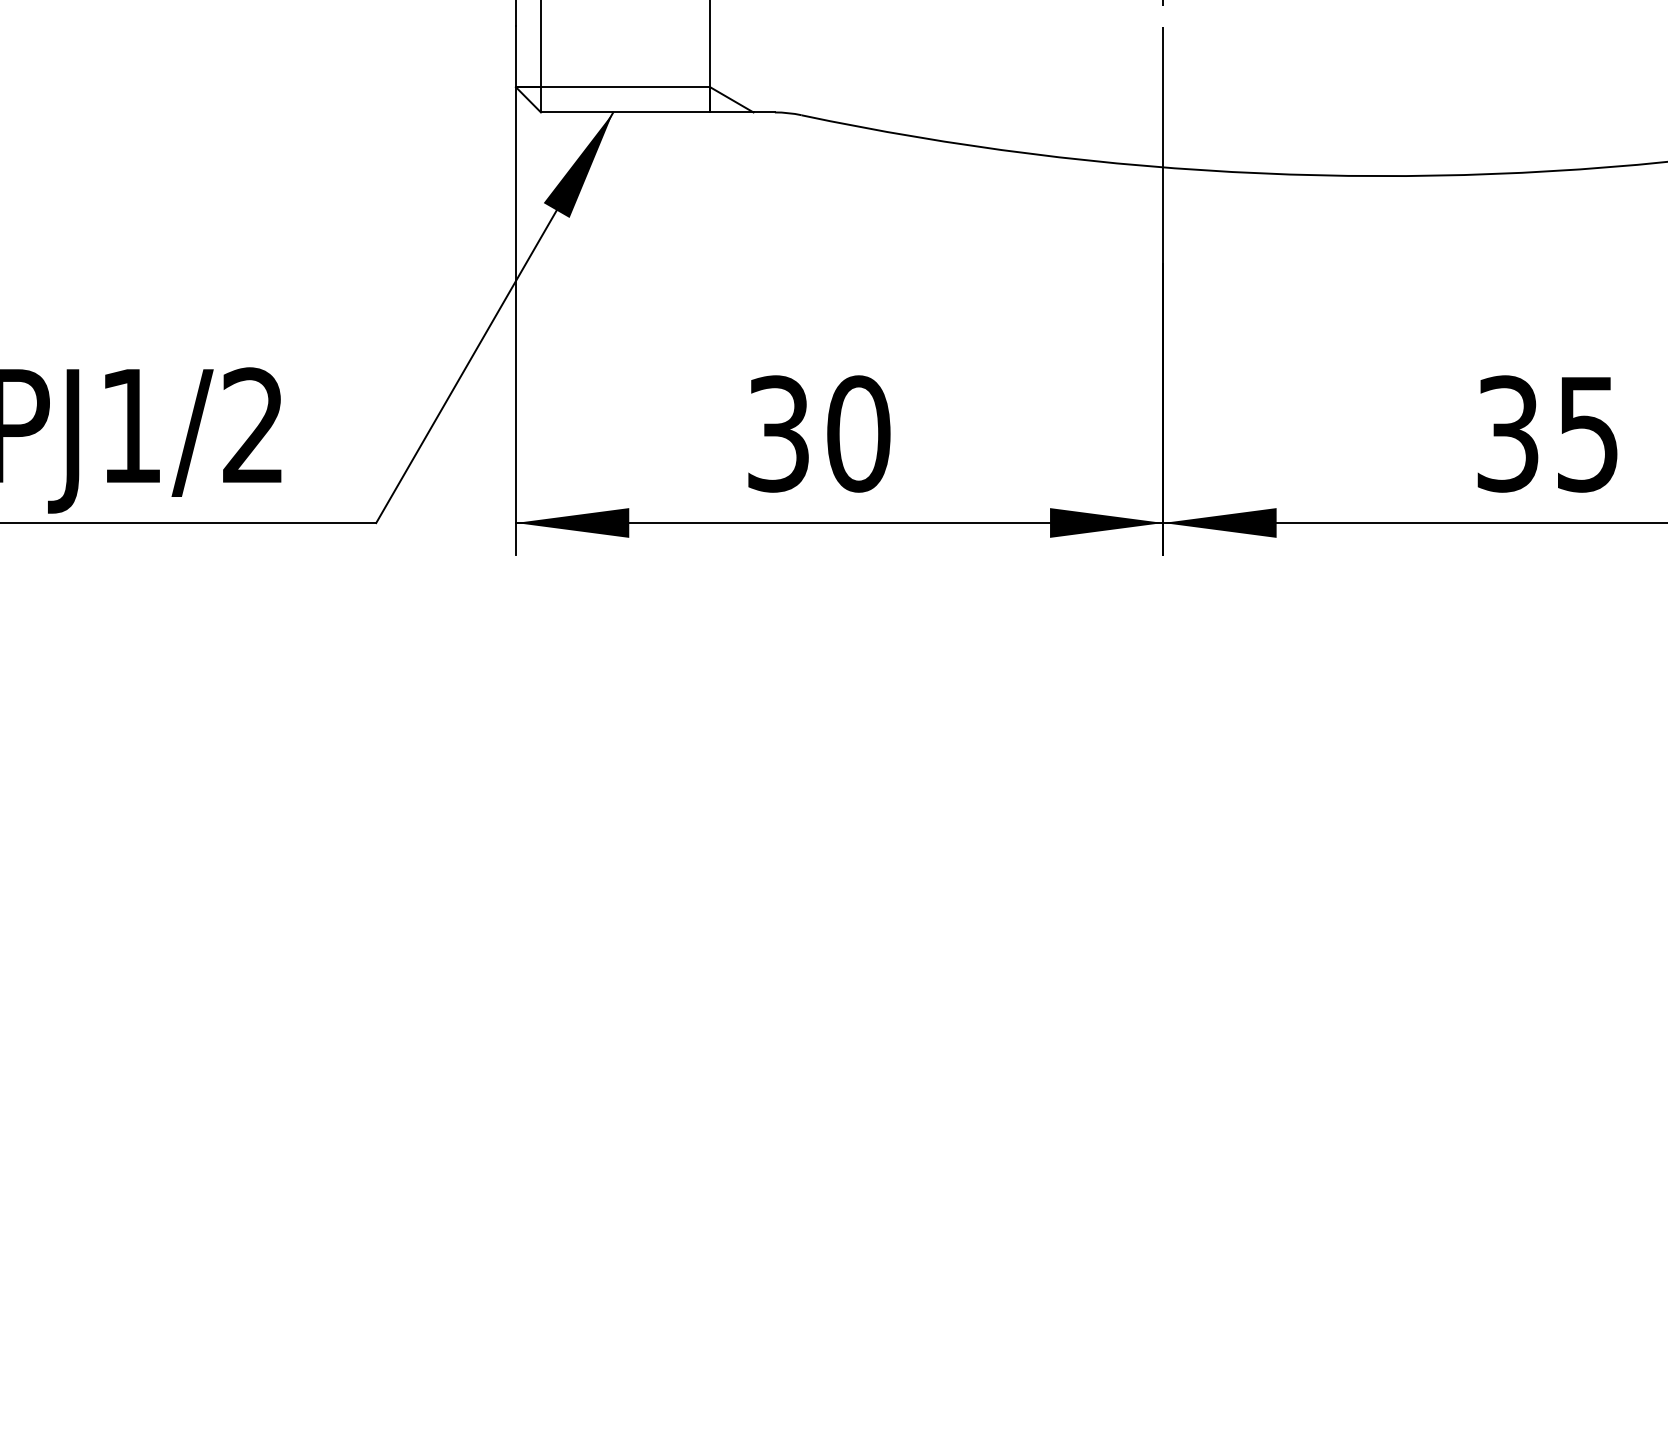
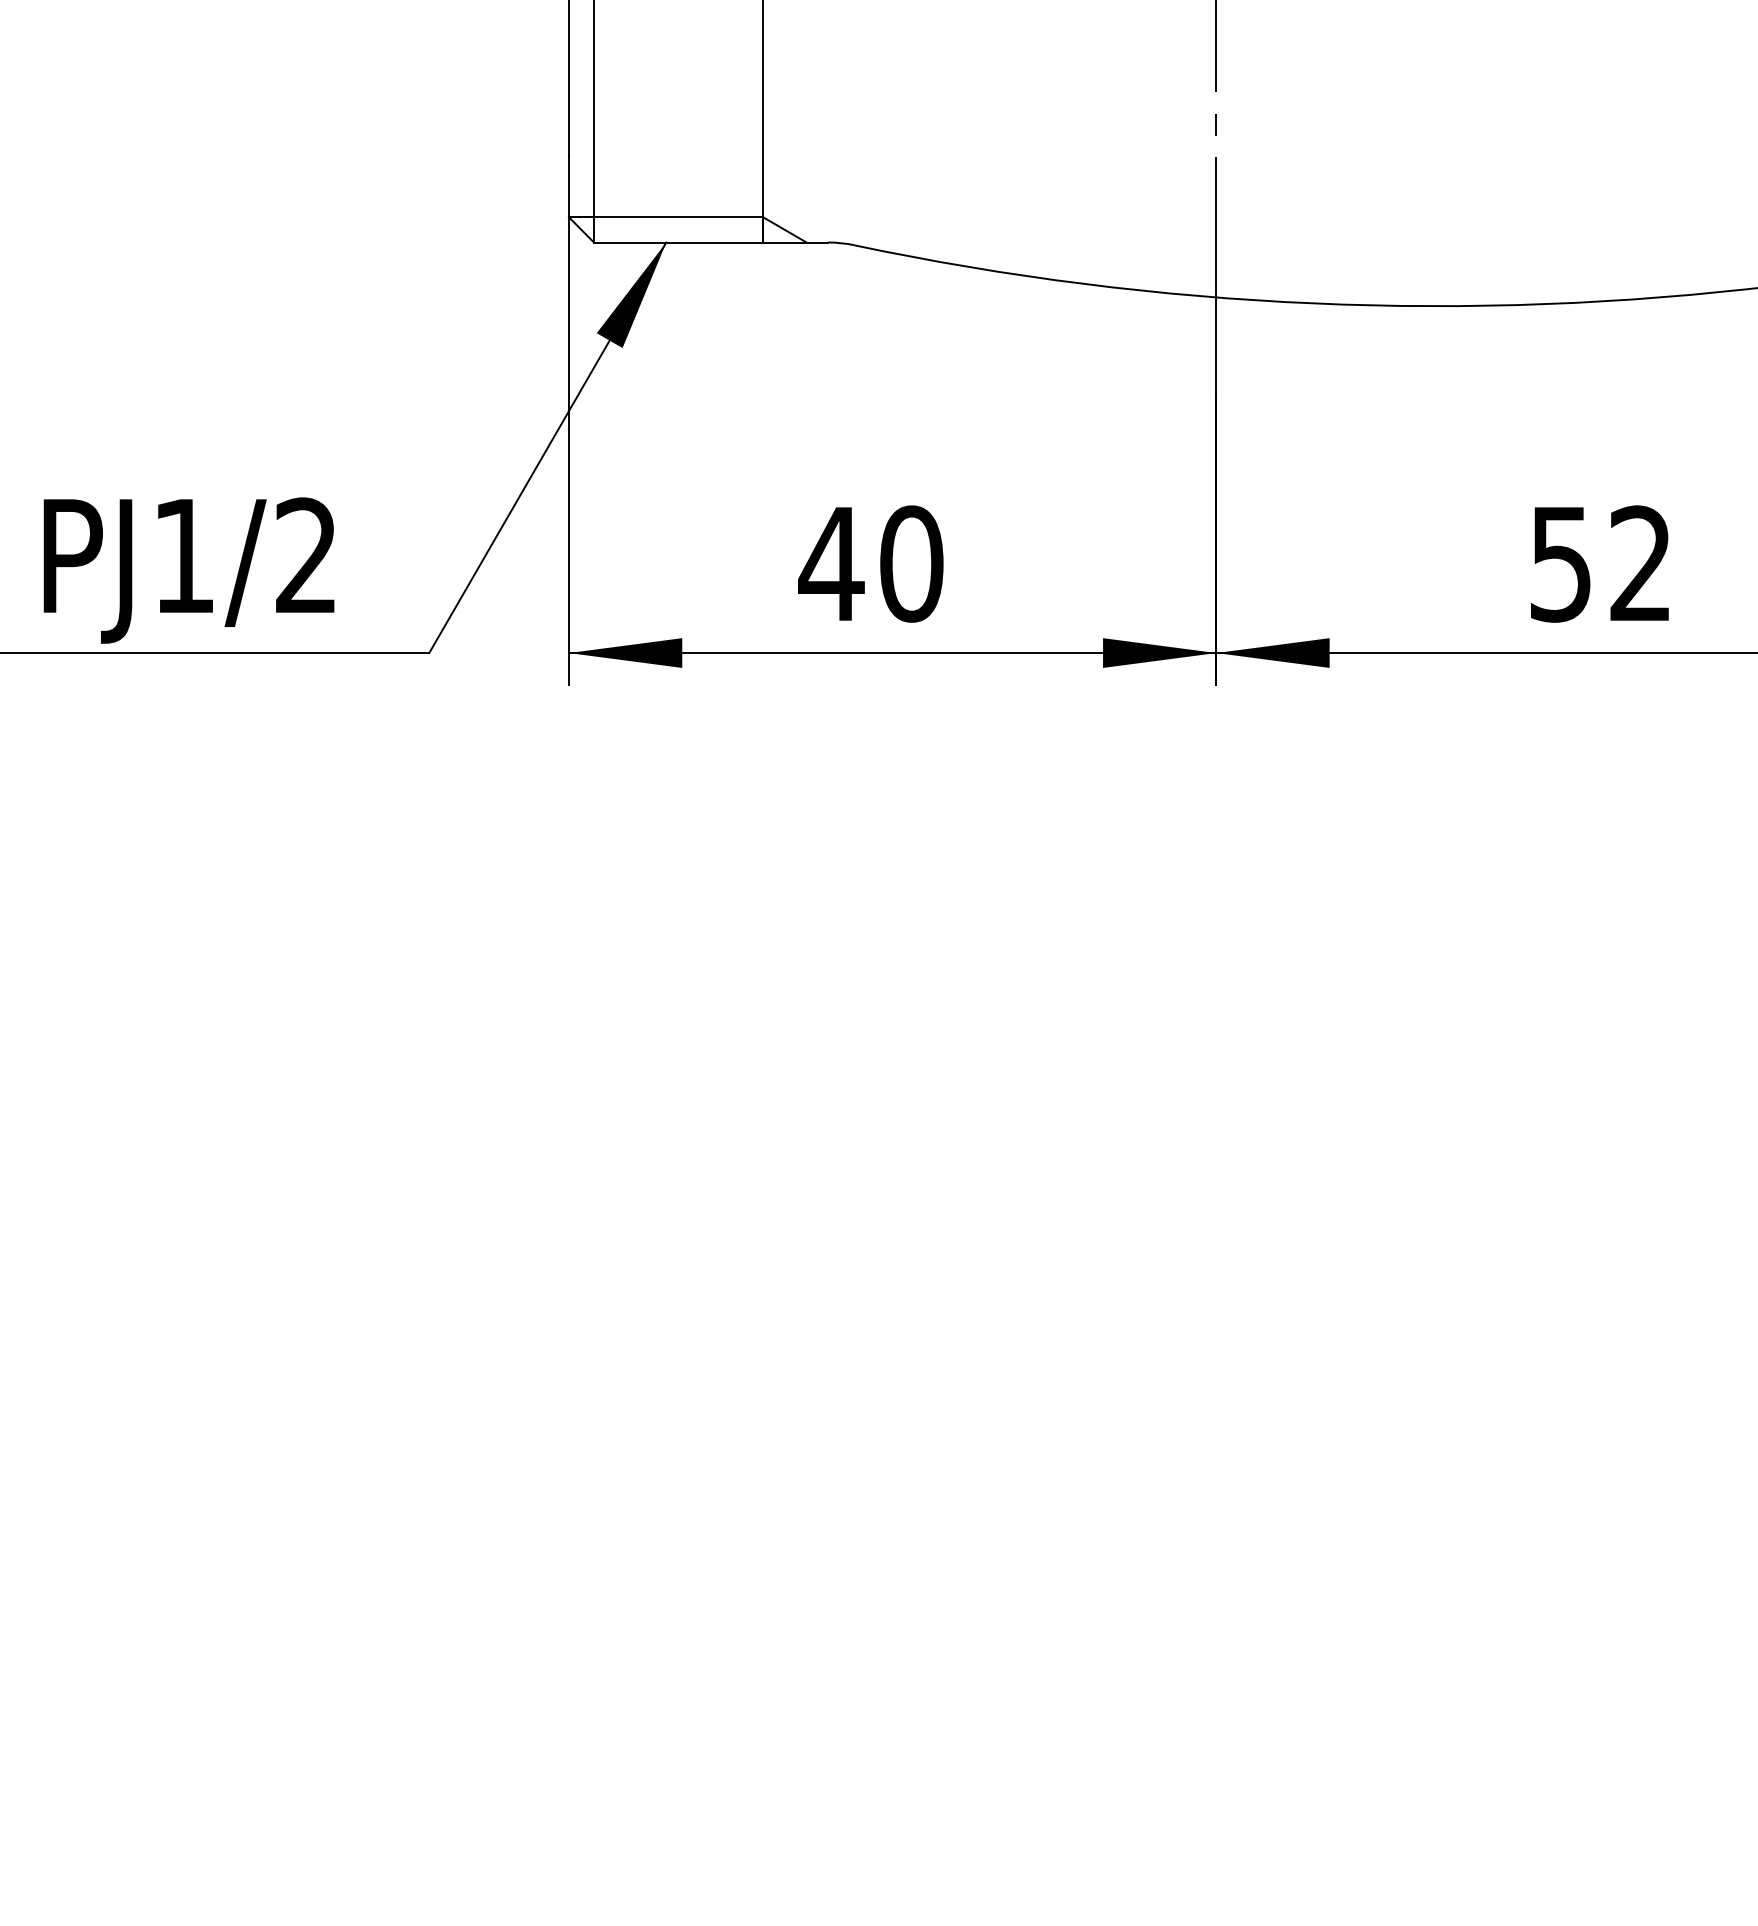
text: (778, 433) -> (831, 563), 30 -> 40
text: (1547, 433) -> (1600, 563), 35 -> 52

